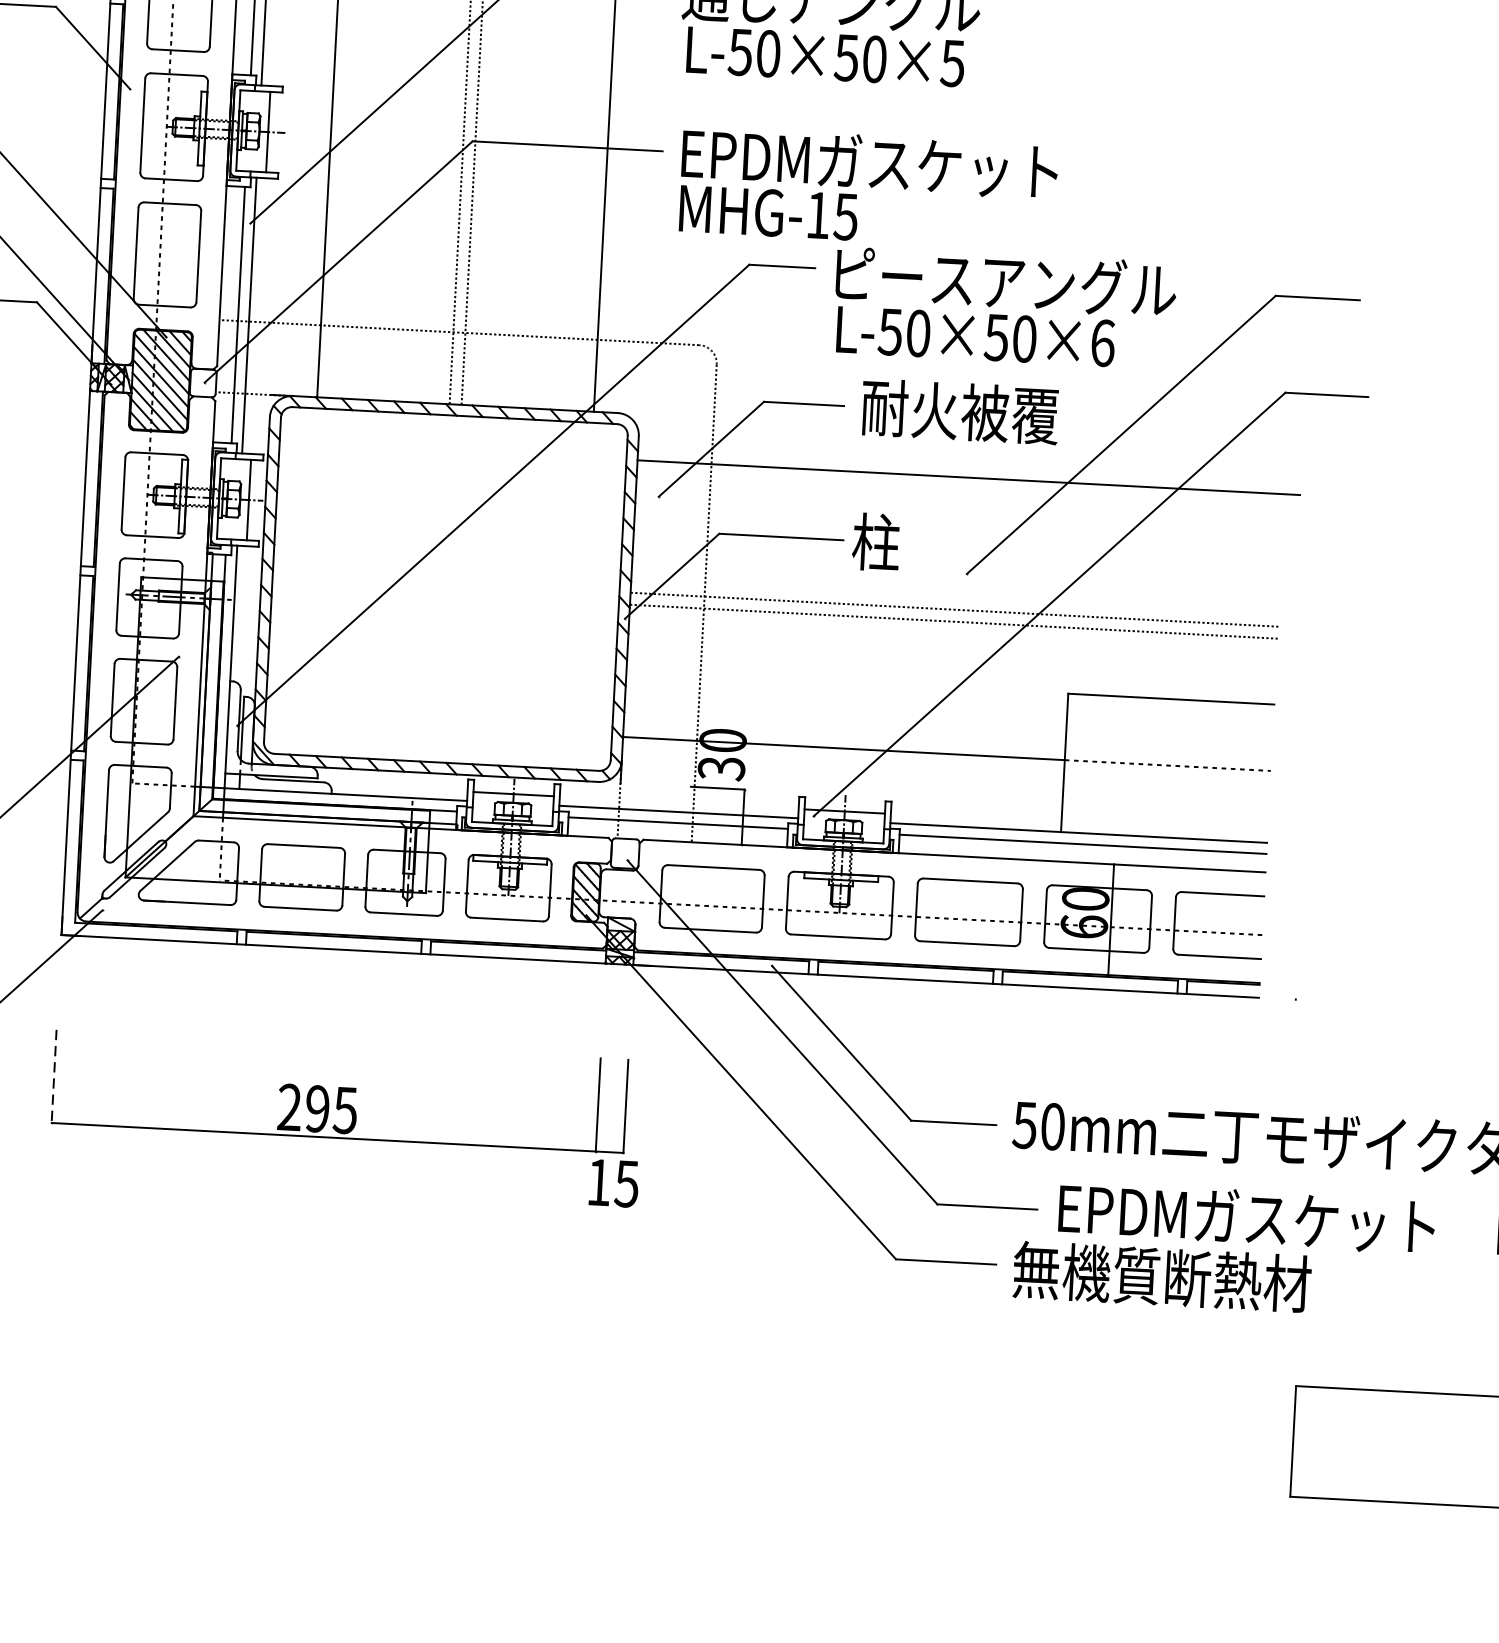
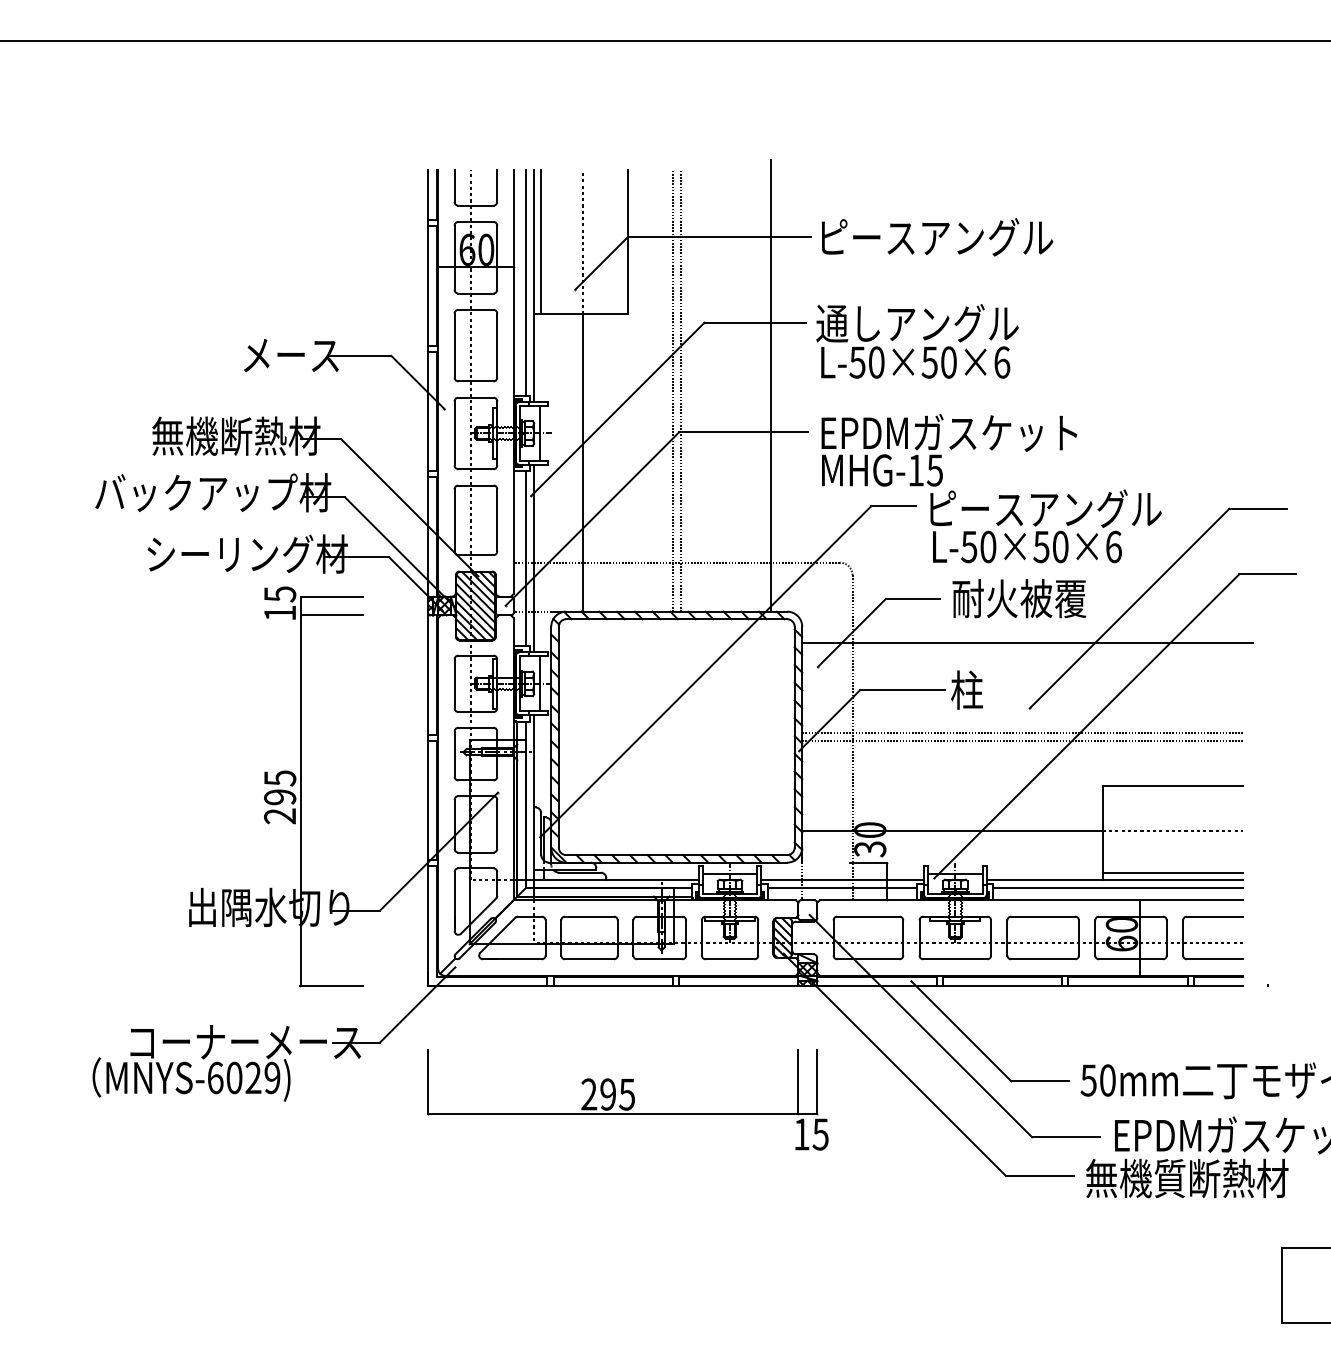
text: (952, 63) -> (1001, 362), L-50×50×5 -> L-50×50×6
line: (1164, 826) -> (1172, 872), added
line: (54, 1075) -> (428, 1081), dashed -> solid

